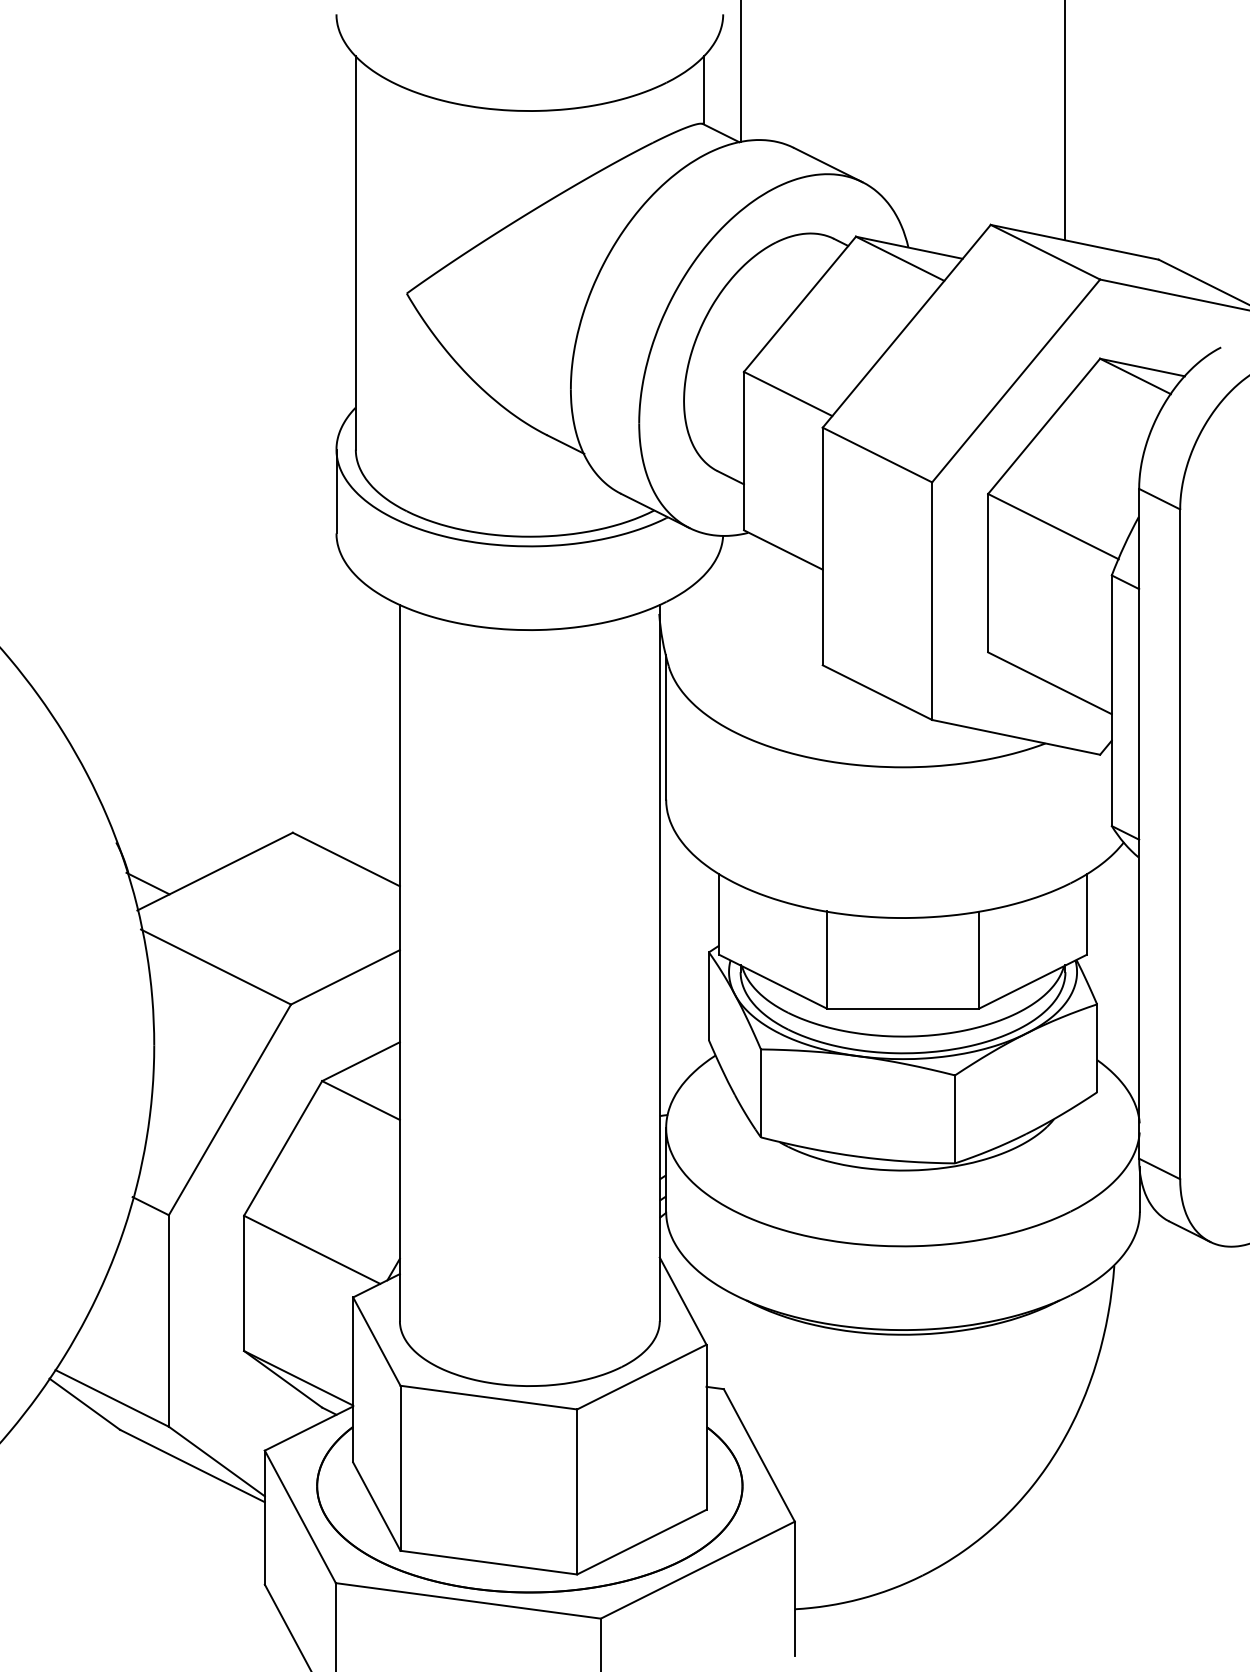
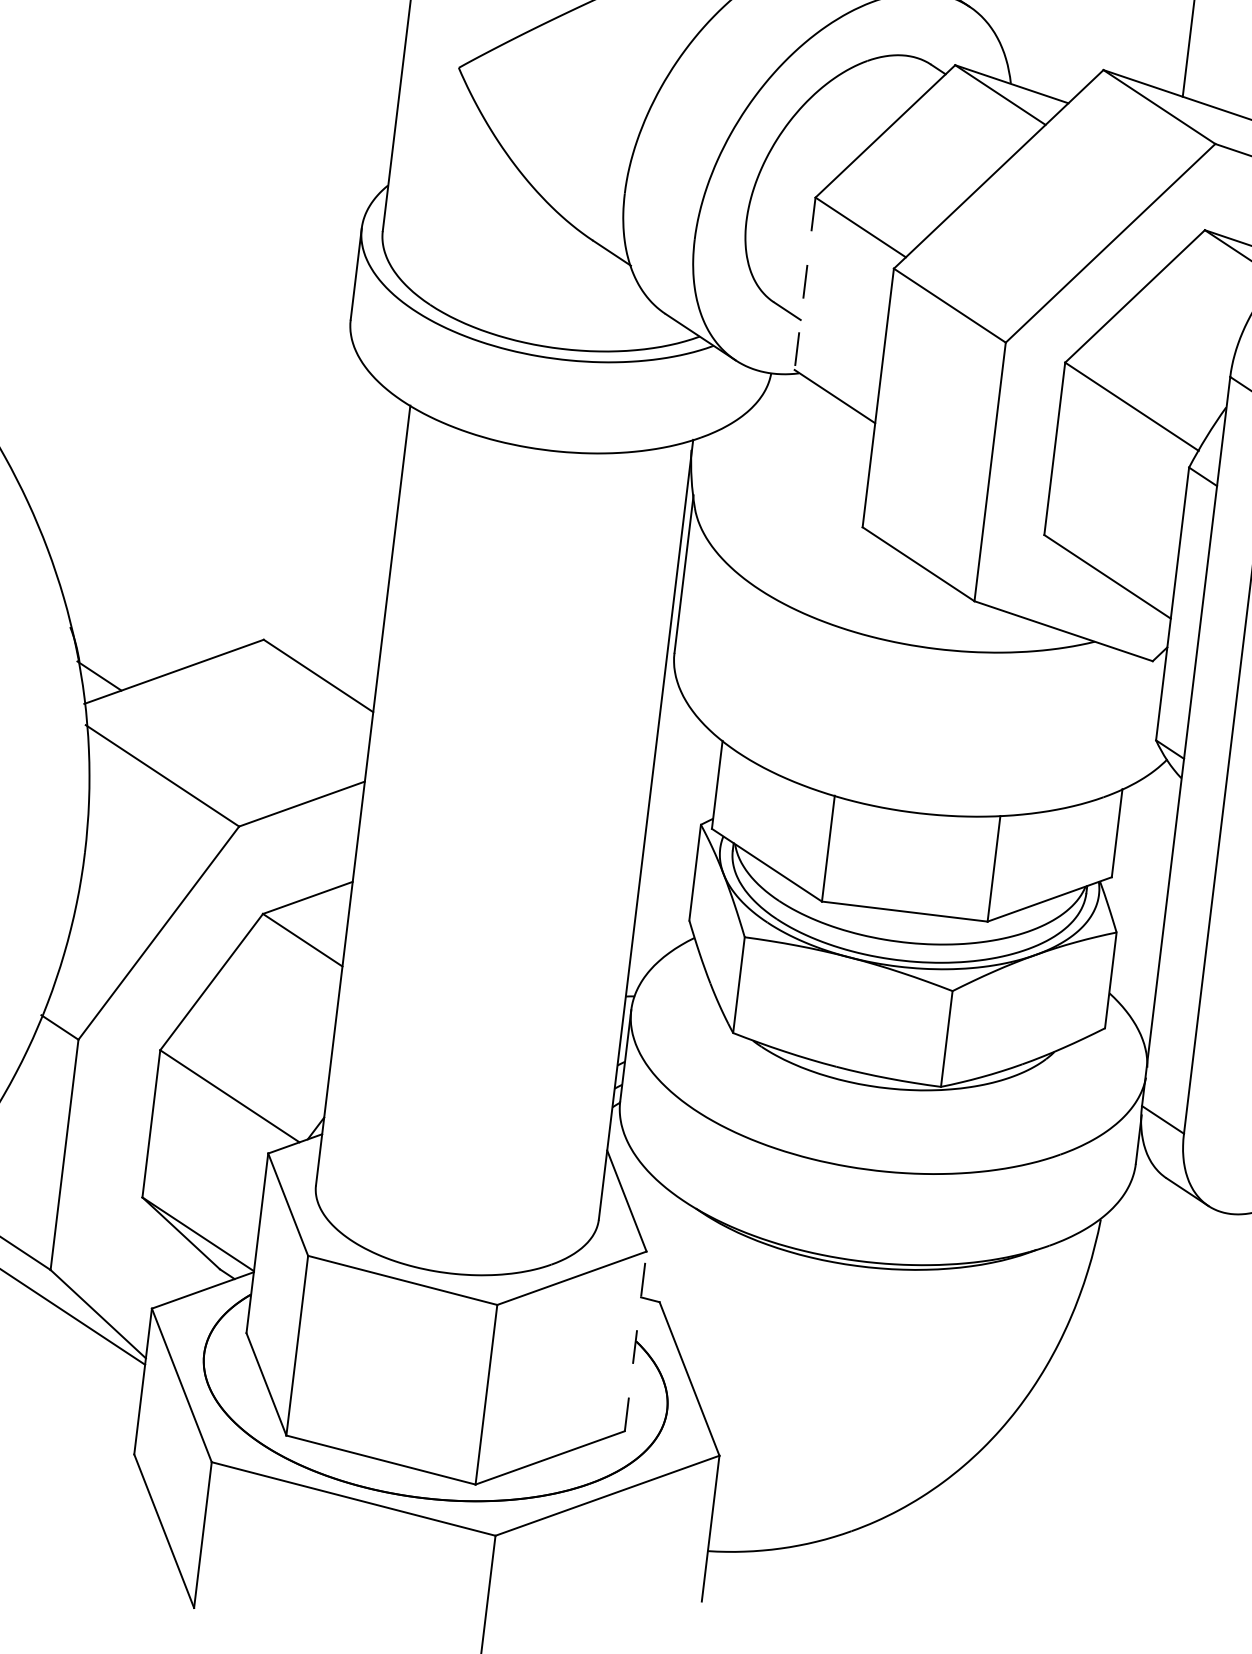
line: (743, 451) -> (804, 284), solid -> dashed
line: (706, 1427) -> (635, 1341), solid -> dashed

